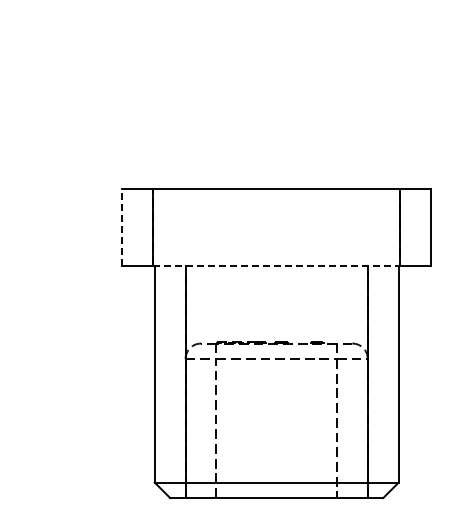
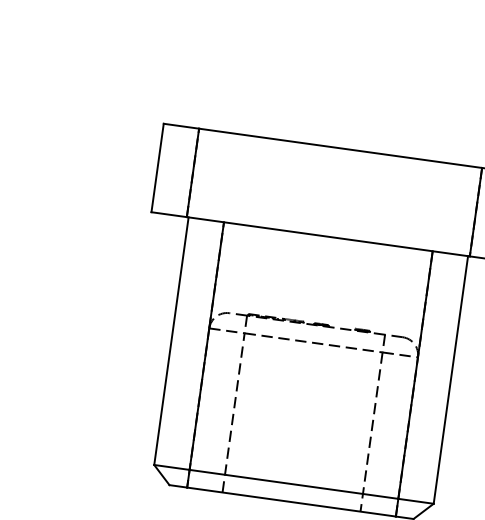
line: (122, 227) -> (157, 167), dashed -> solid
line: (276, 266) -> (328, 236), dashed -> solid

